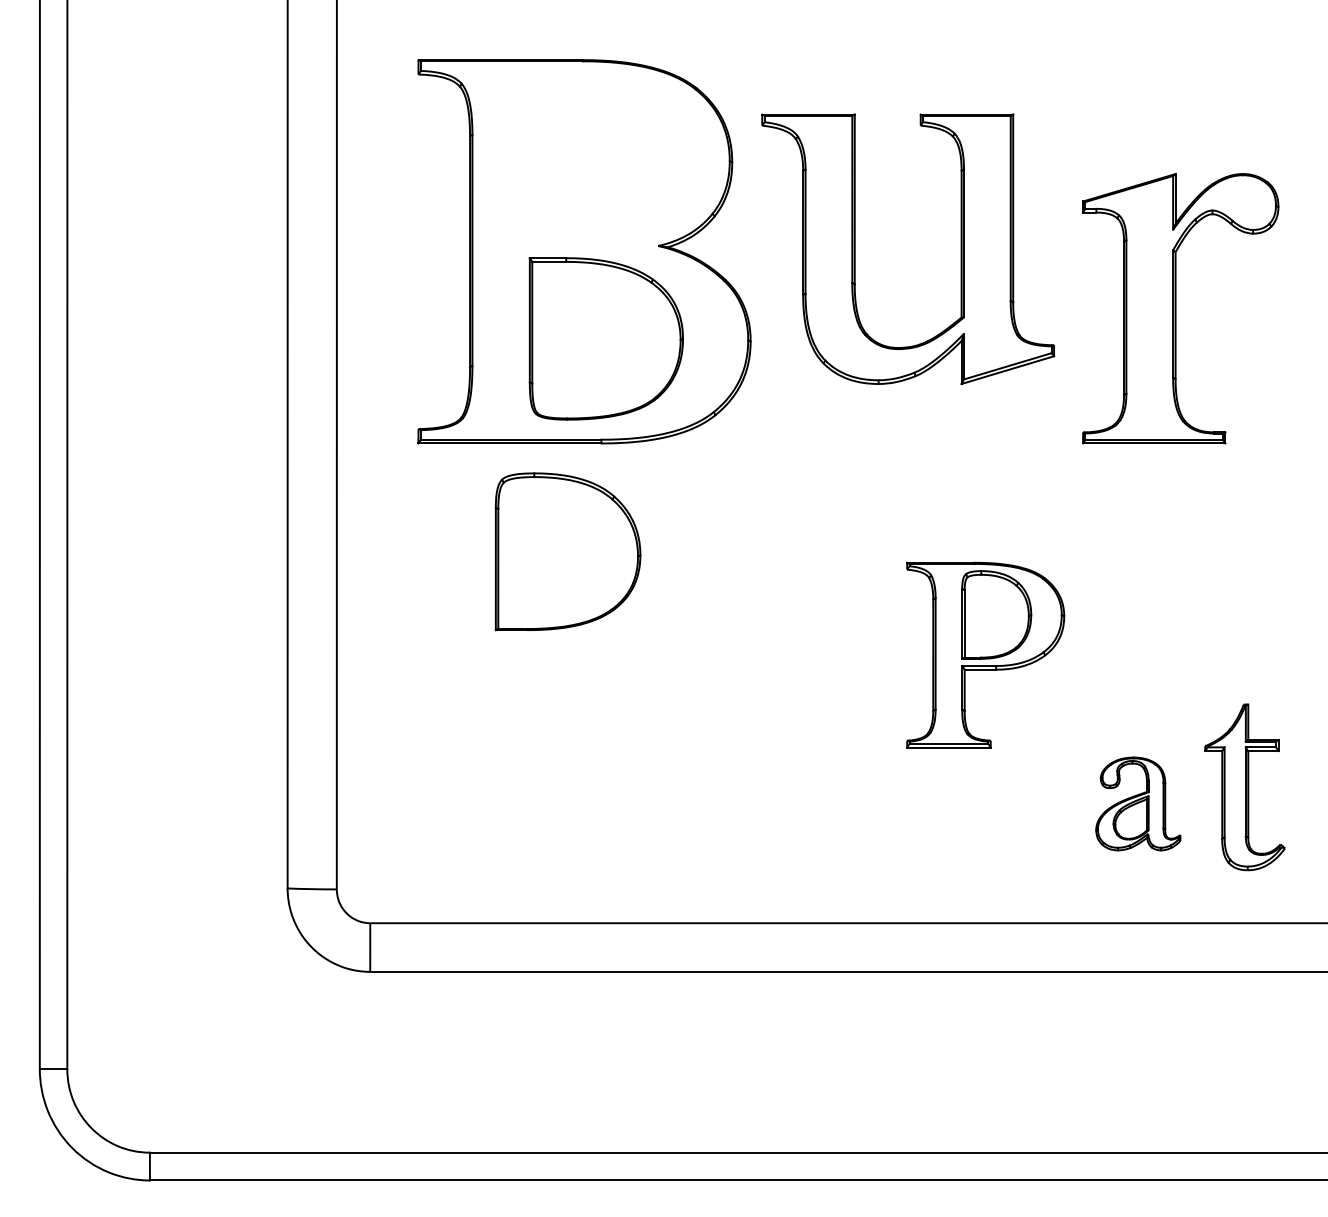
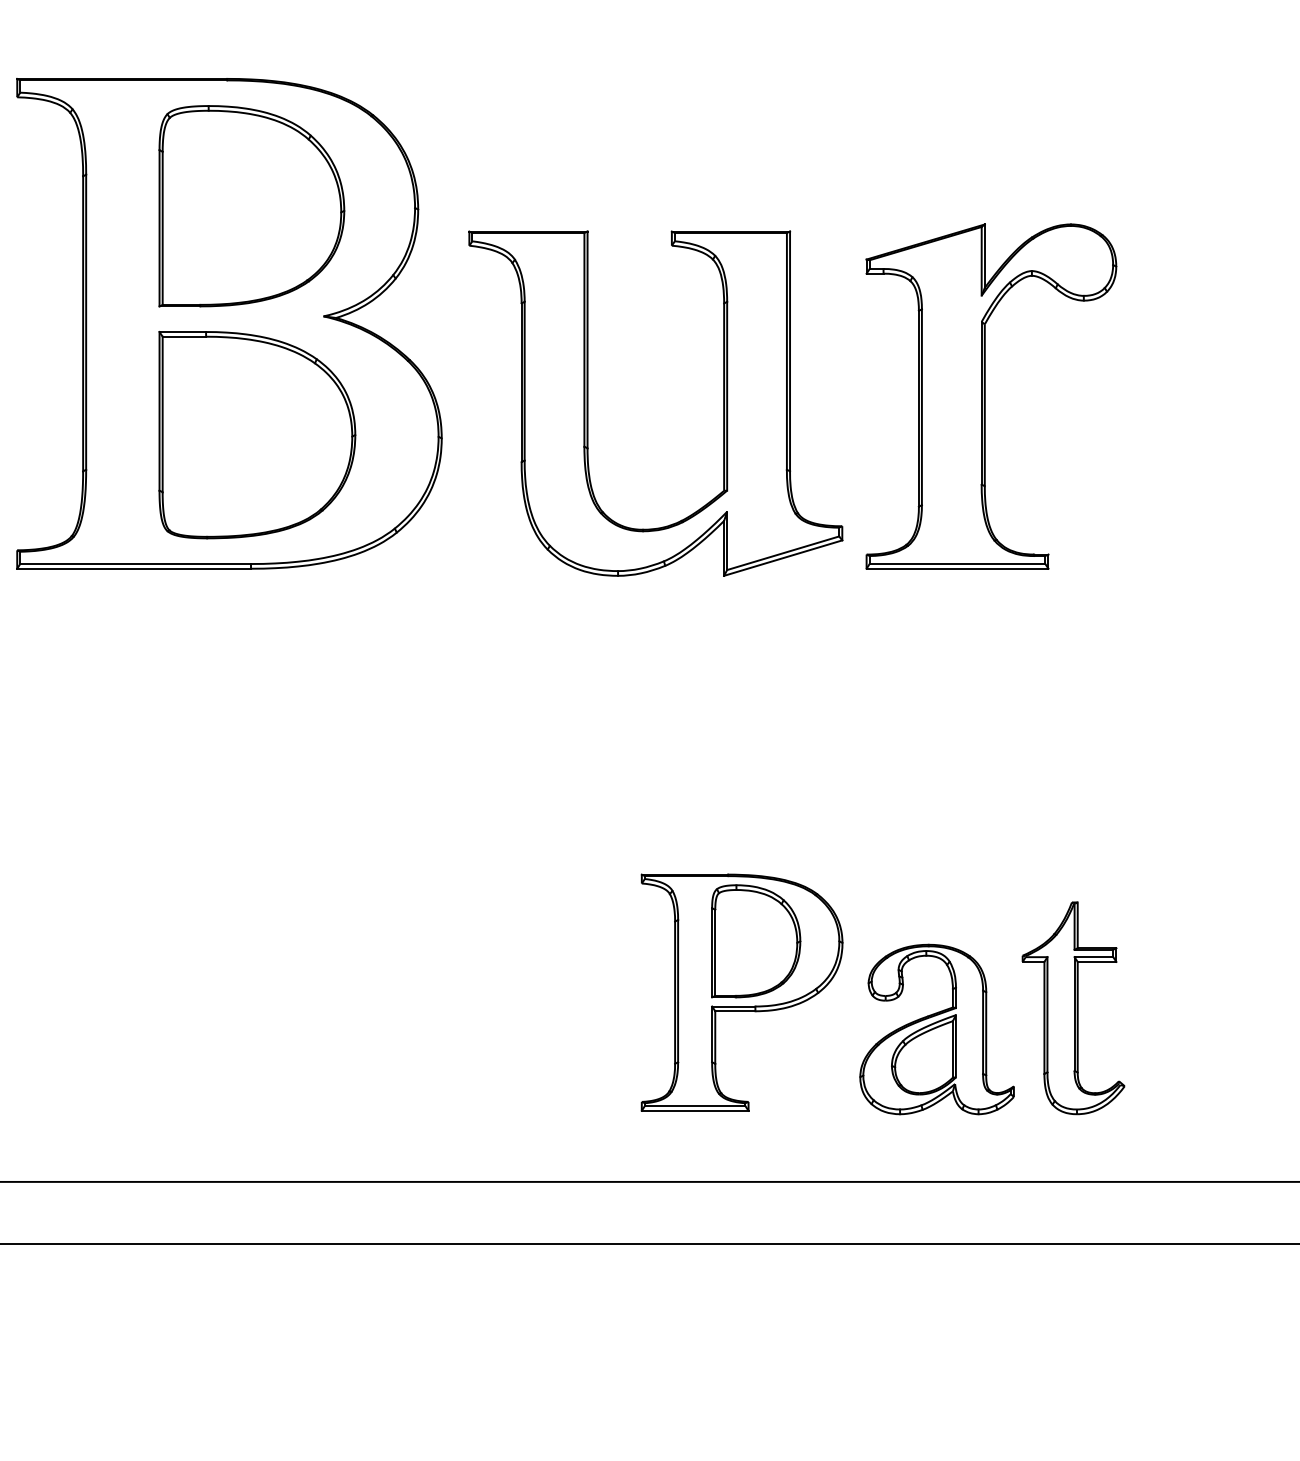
part: (960, 249) -> (722, 403), moved
part: (567, 551) -> (251, 205), moved
part: (985, 654) -> (741, 991), moved
part: (1138, 803) -> (937, 1028), size x1.43

